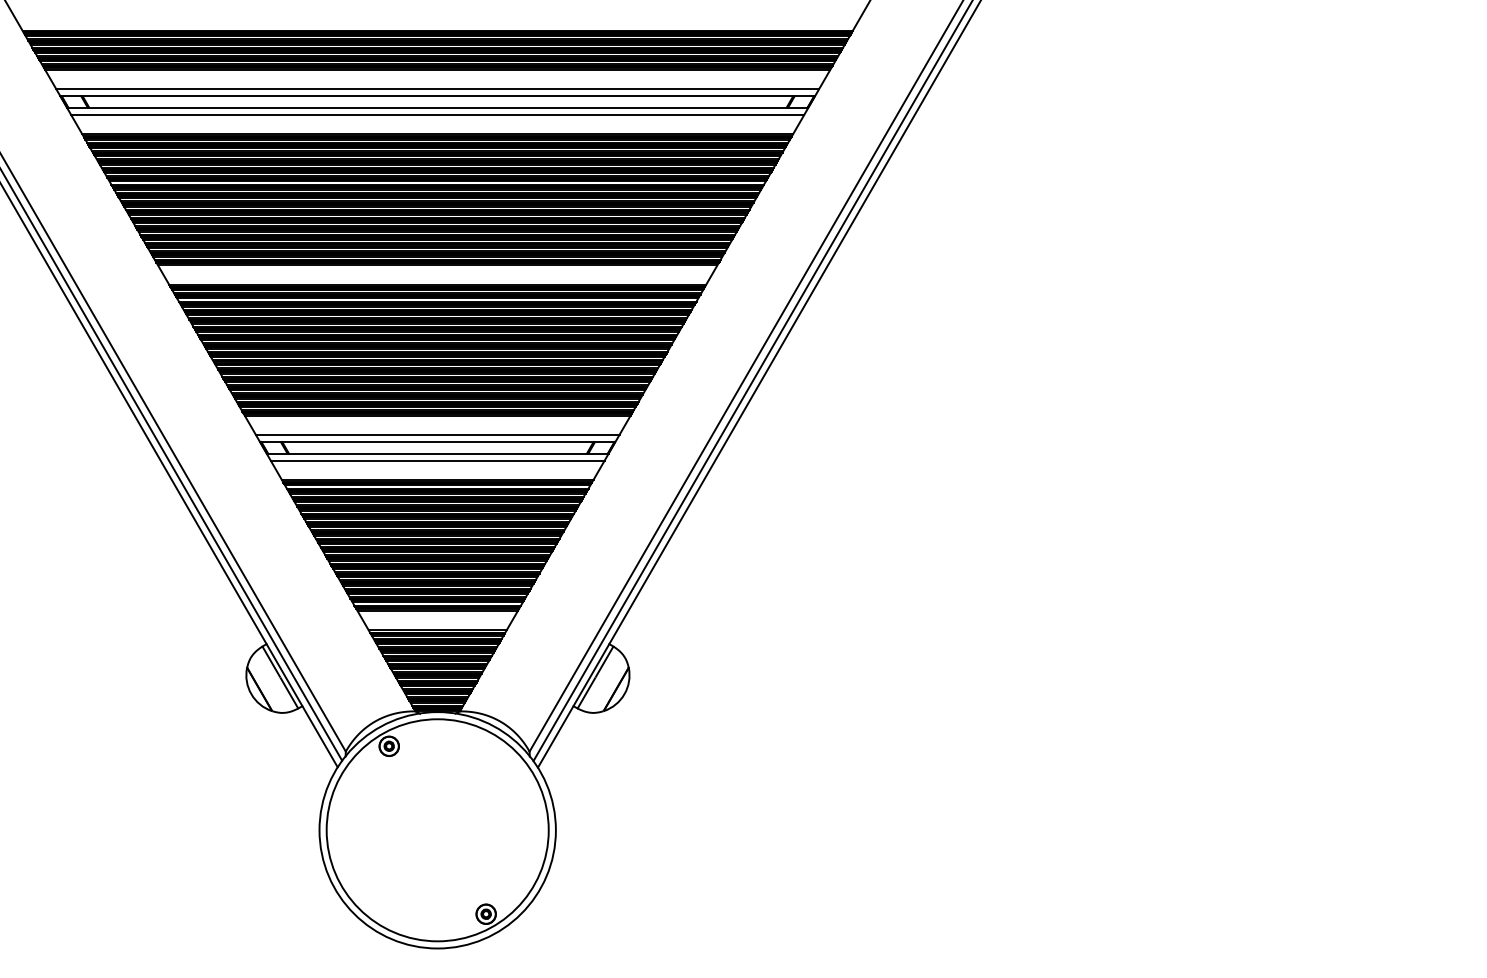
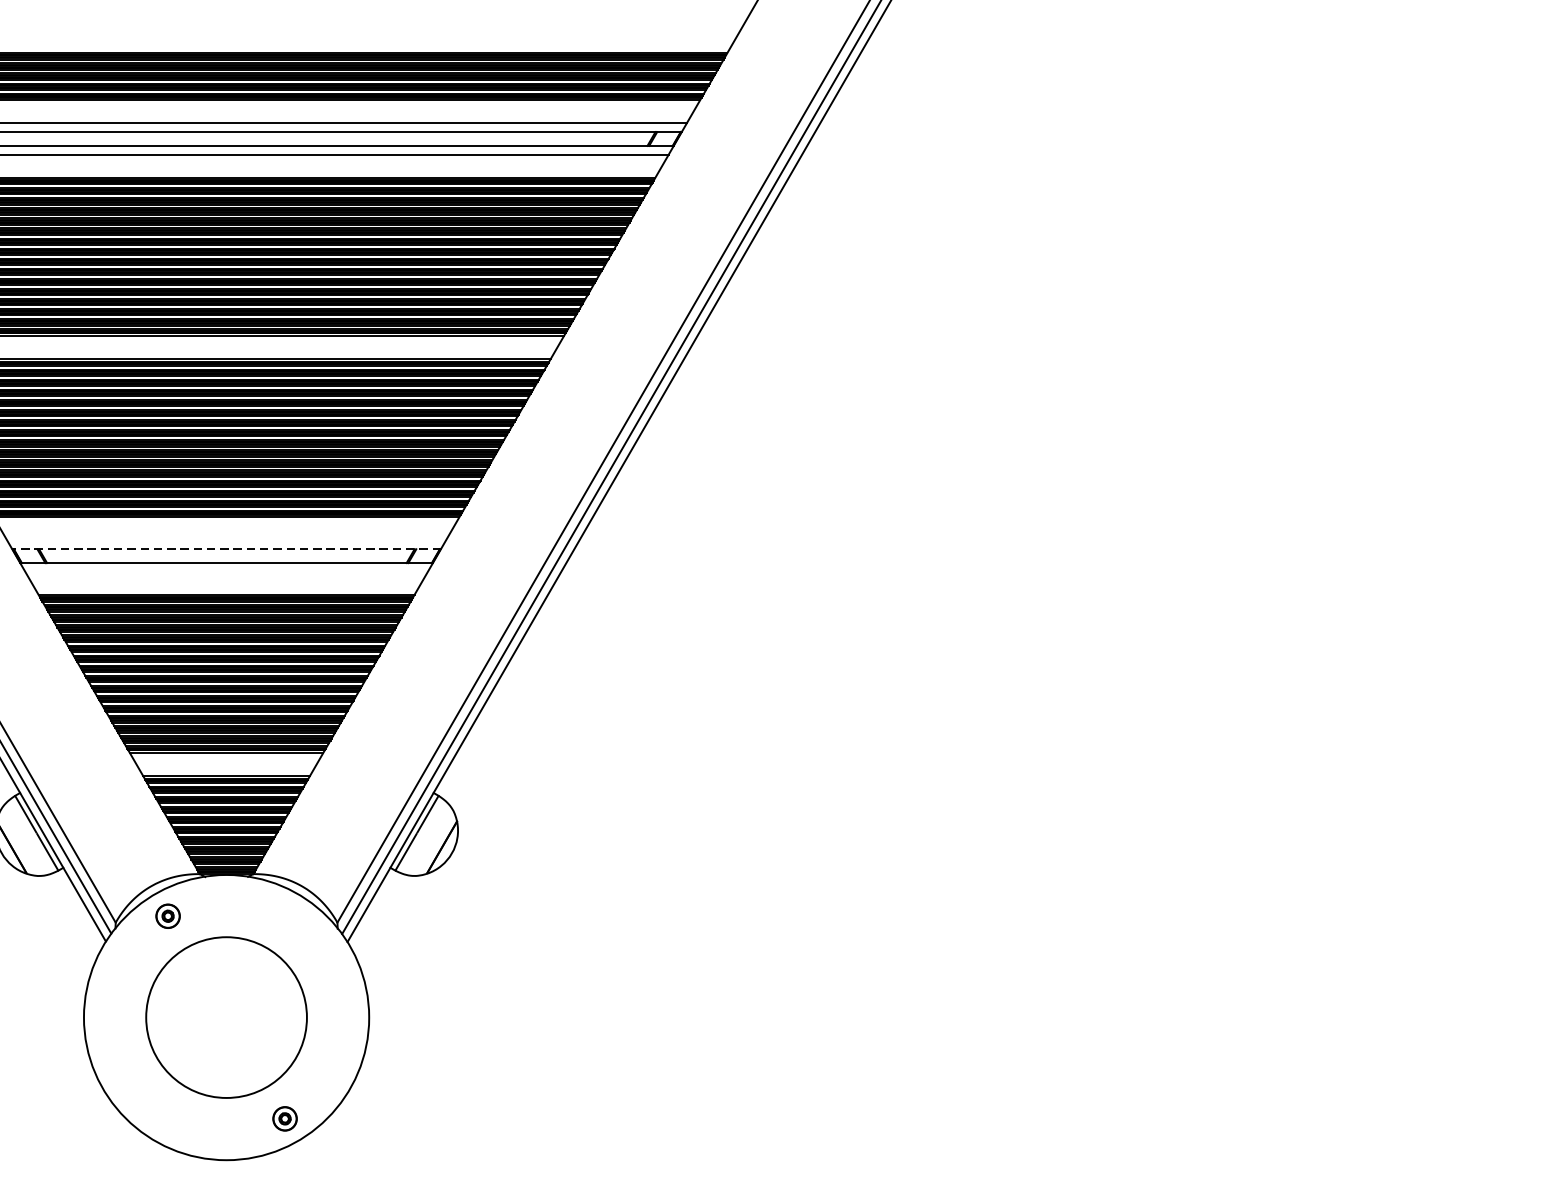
line: (437, 434) -> (226, 540), removed
line: (437, 442) -> (226, 549), solid -> dashed
line: (437, 460) -> (226, 571), removed
circle: (437, 830) -> (226, 1017), size x0.6

